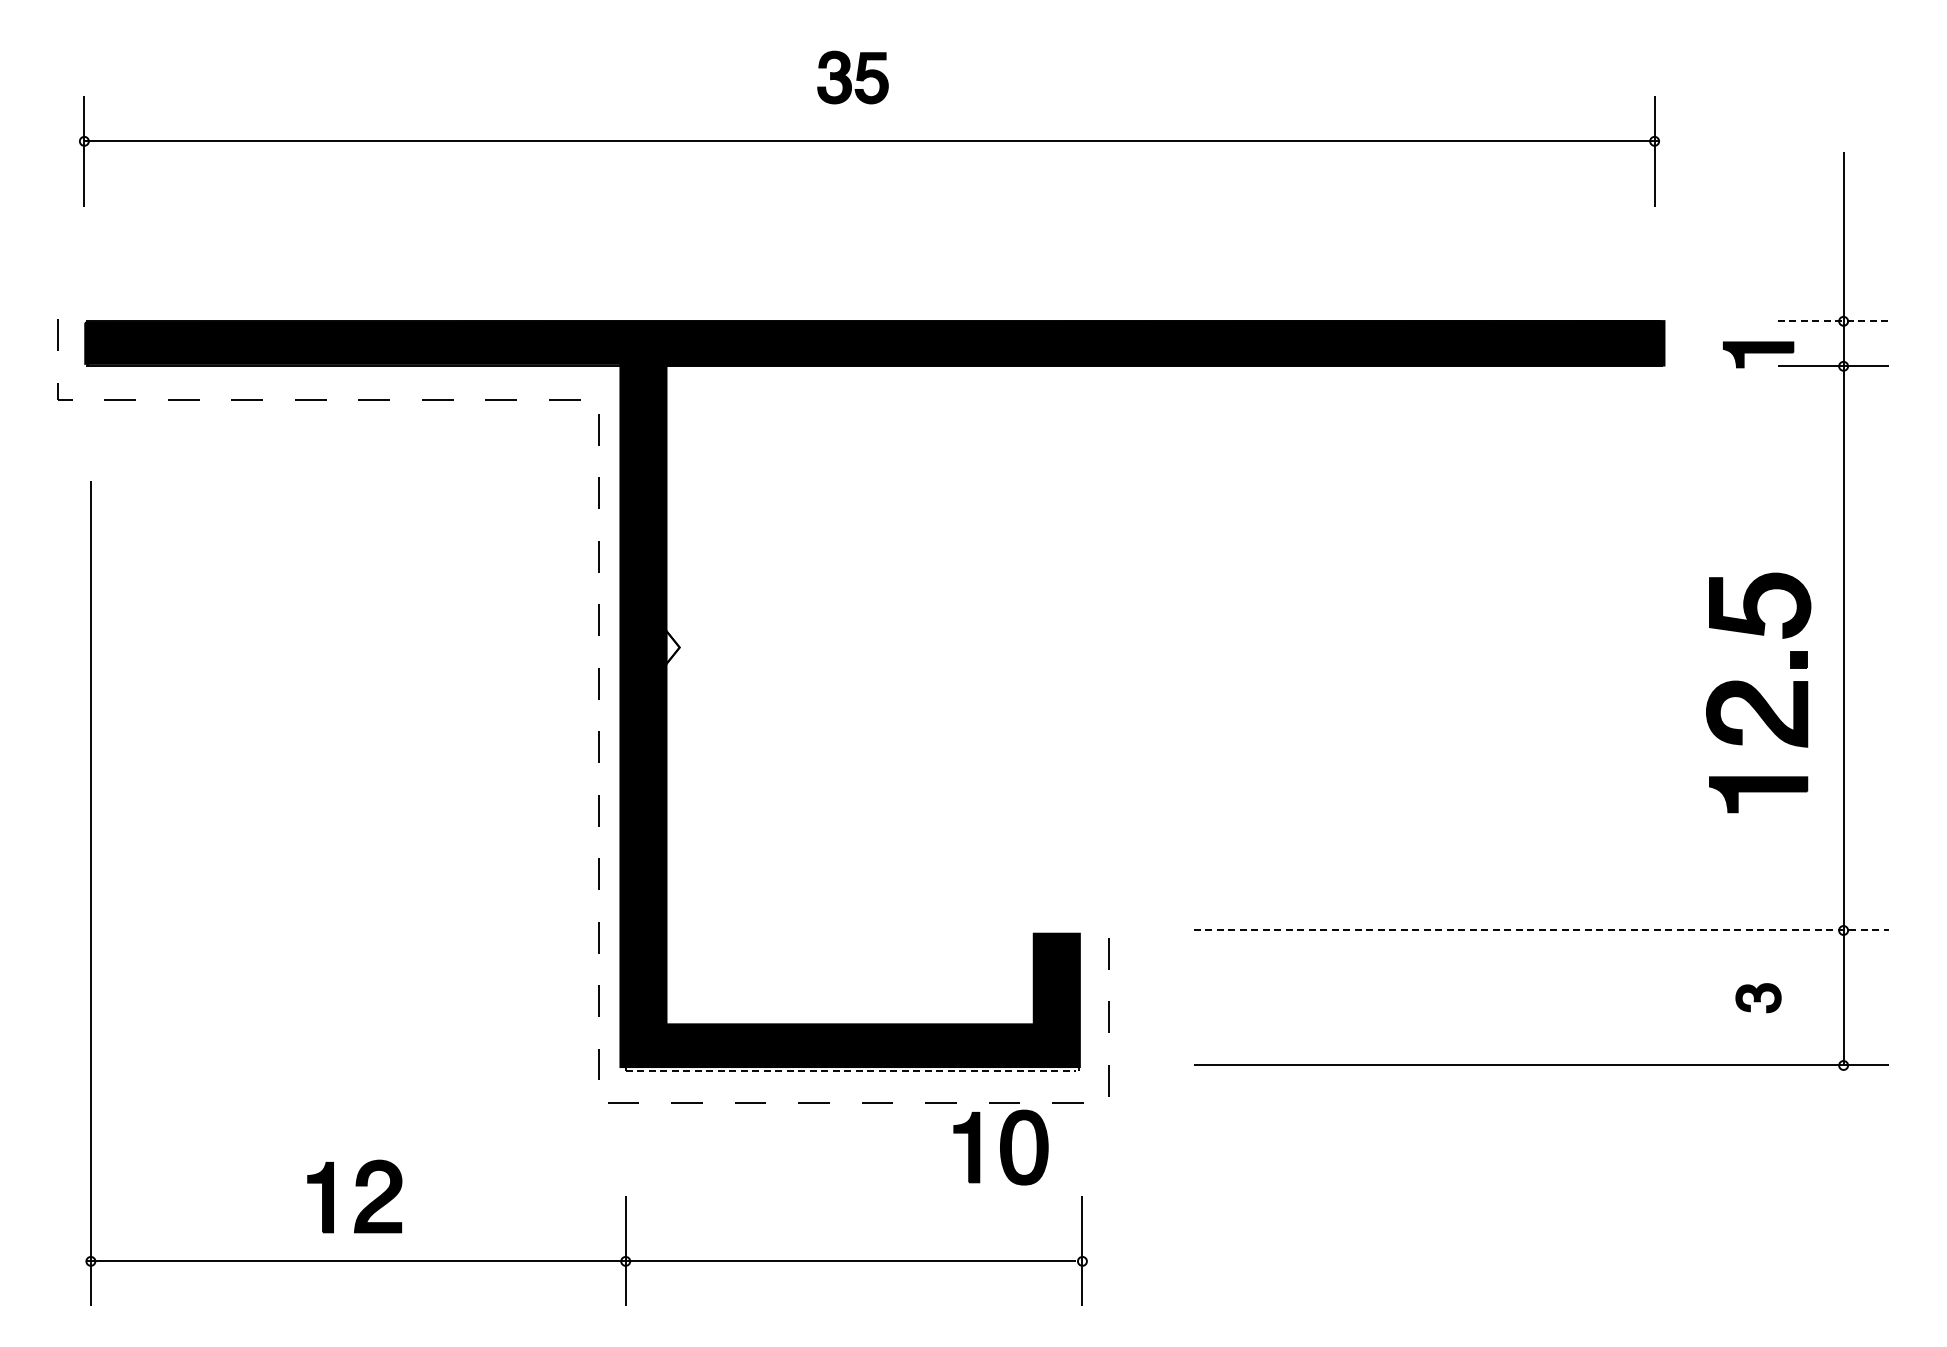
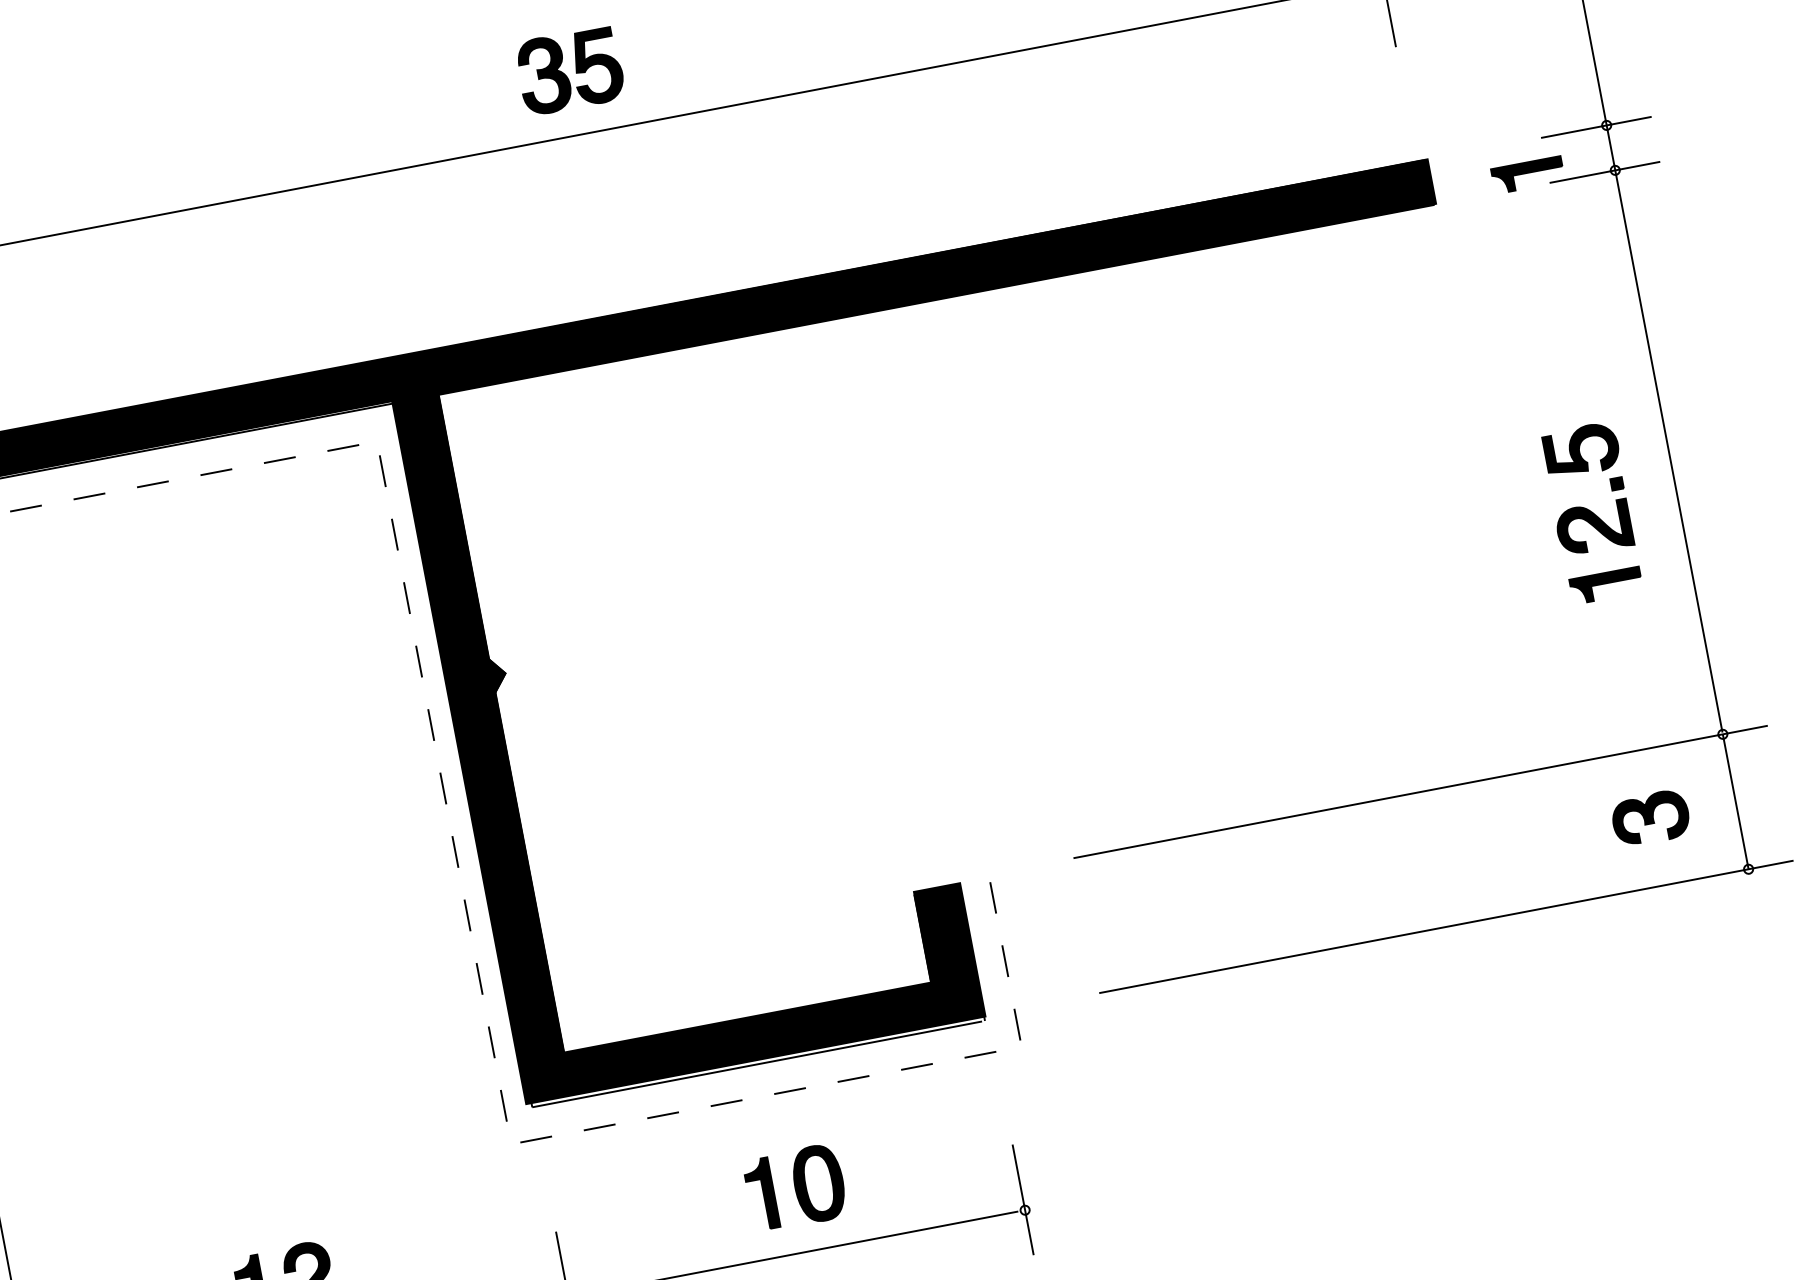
part: (852, 77) -> (569, 70), size x1.43
line: (1833, 321) -> (1596, 127), dashed -> solid
fill: (672, 647) -> (498, 674), added
part: (1758, 692) -> (1592, 512), size x0.71
line: (1541, 930) -> (1420, 791), dashed -> solid
part: (1758, 997) -> (1650, 817), size x1.67
line: (850, 1071) -> (757, 1064), dashed -> solid
part: (1000, 1147) -> (795, 1187), moved

